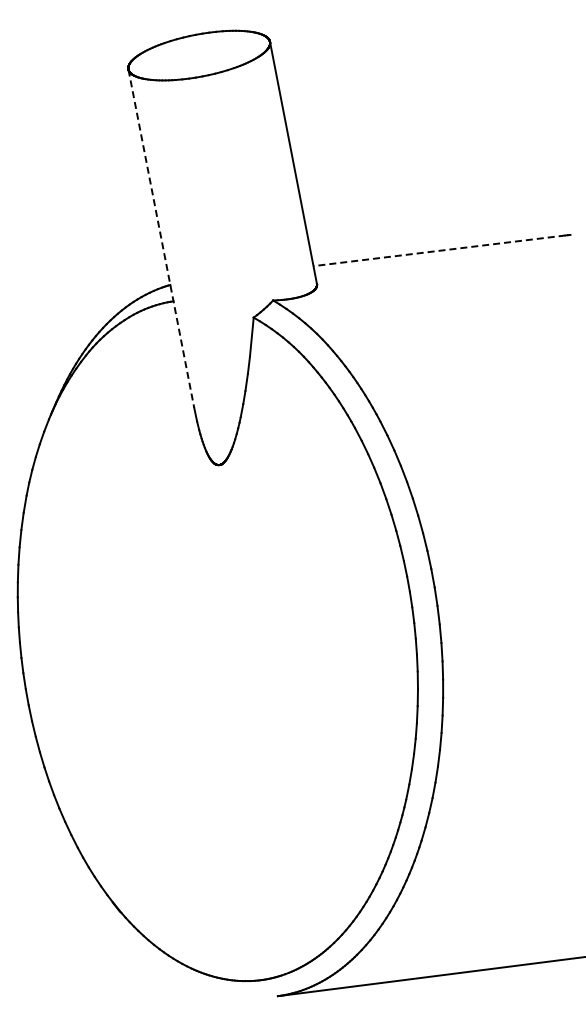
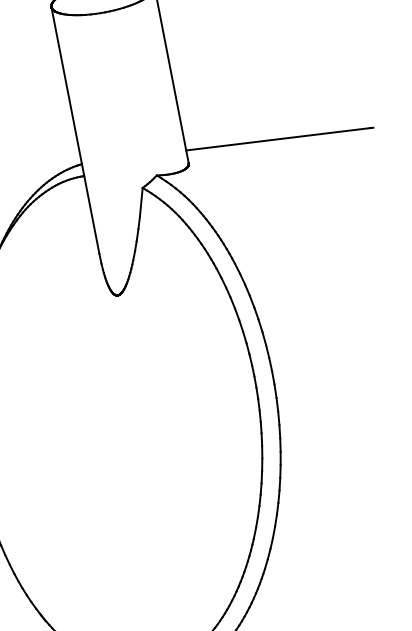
line: (161, 239) -> (75, 131), dashed -> solid
line: (439, 250) -> (278, 139), dashed -> solid

